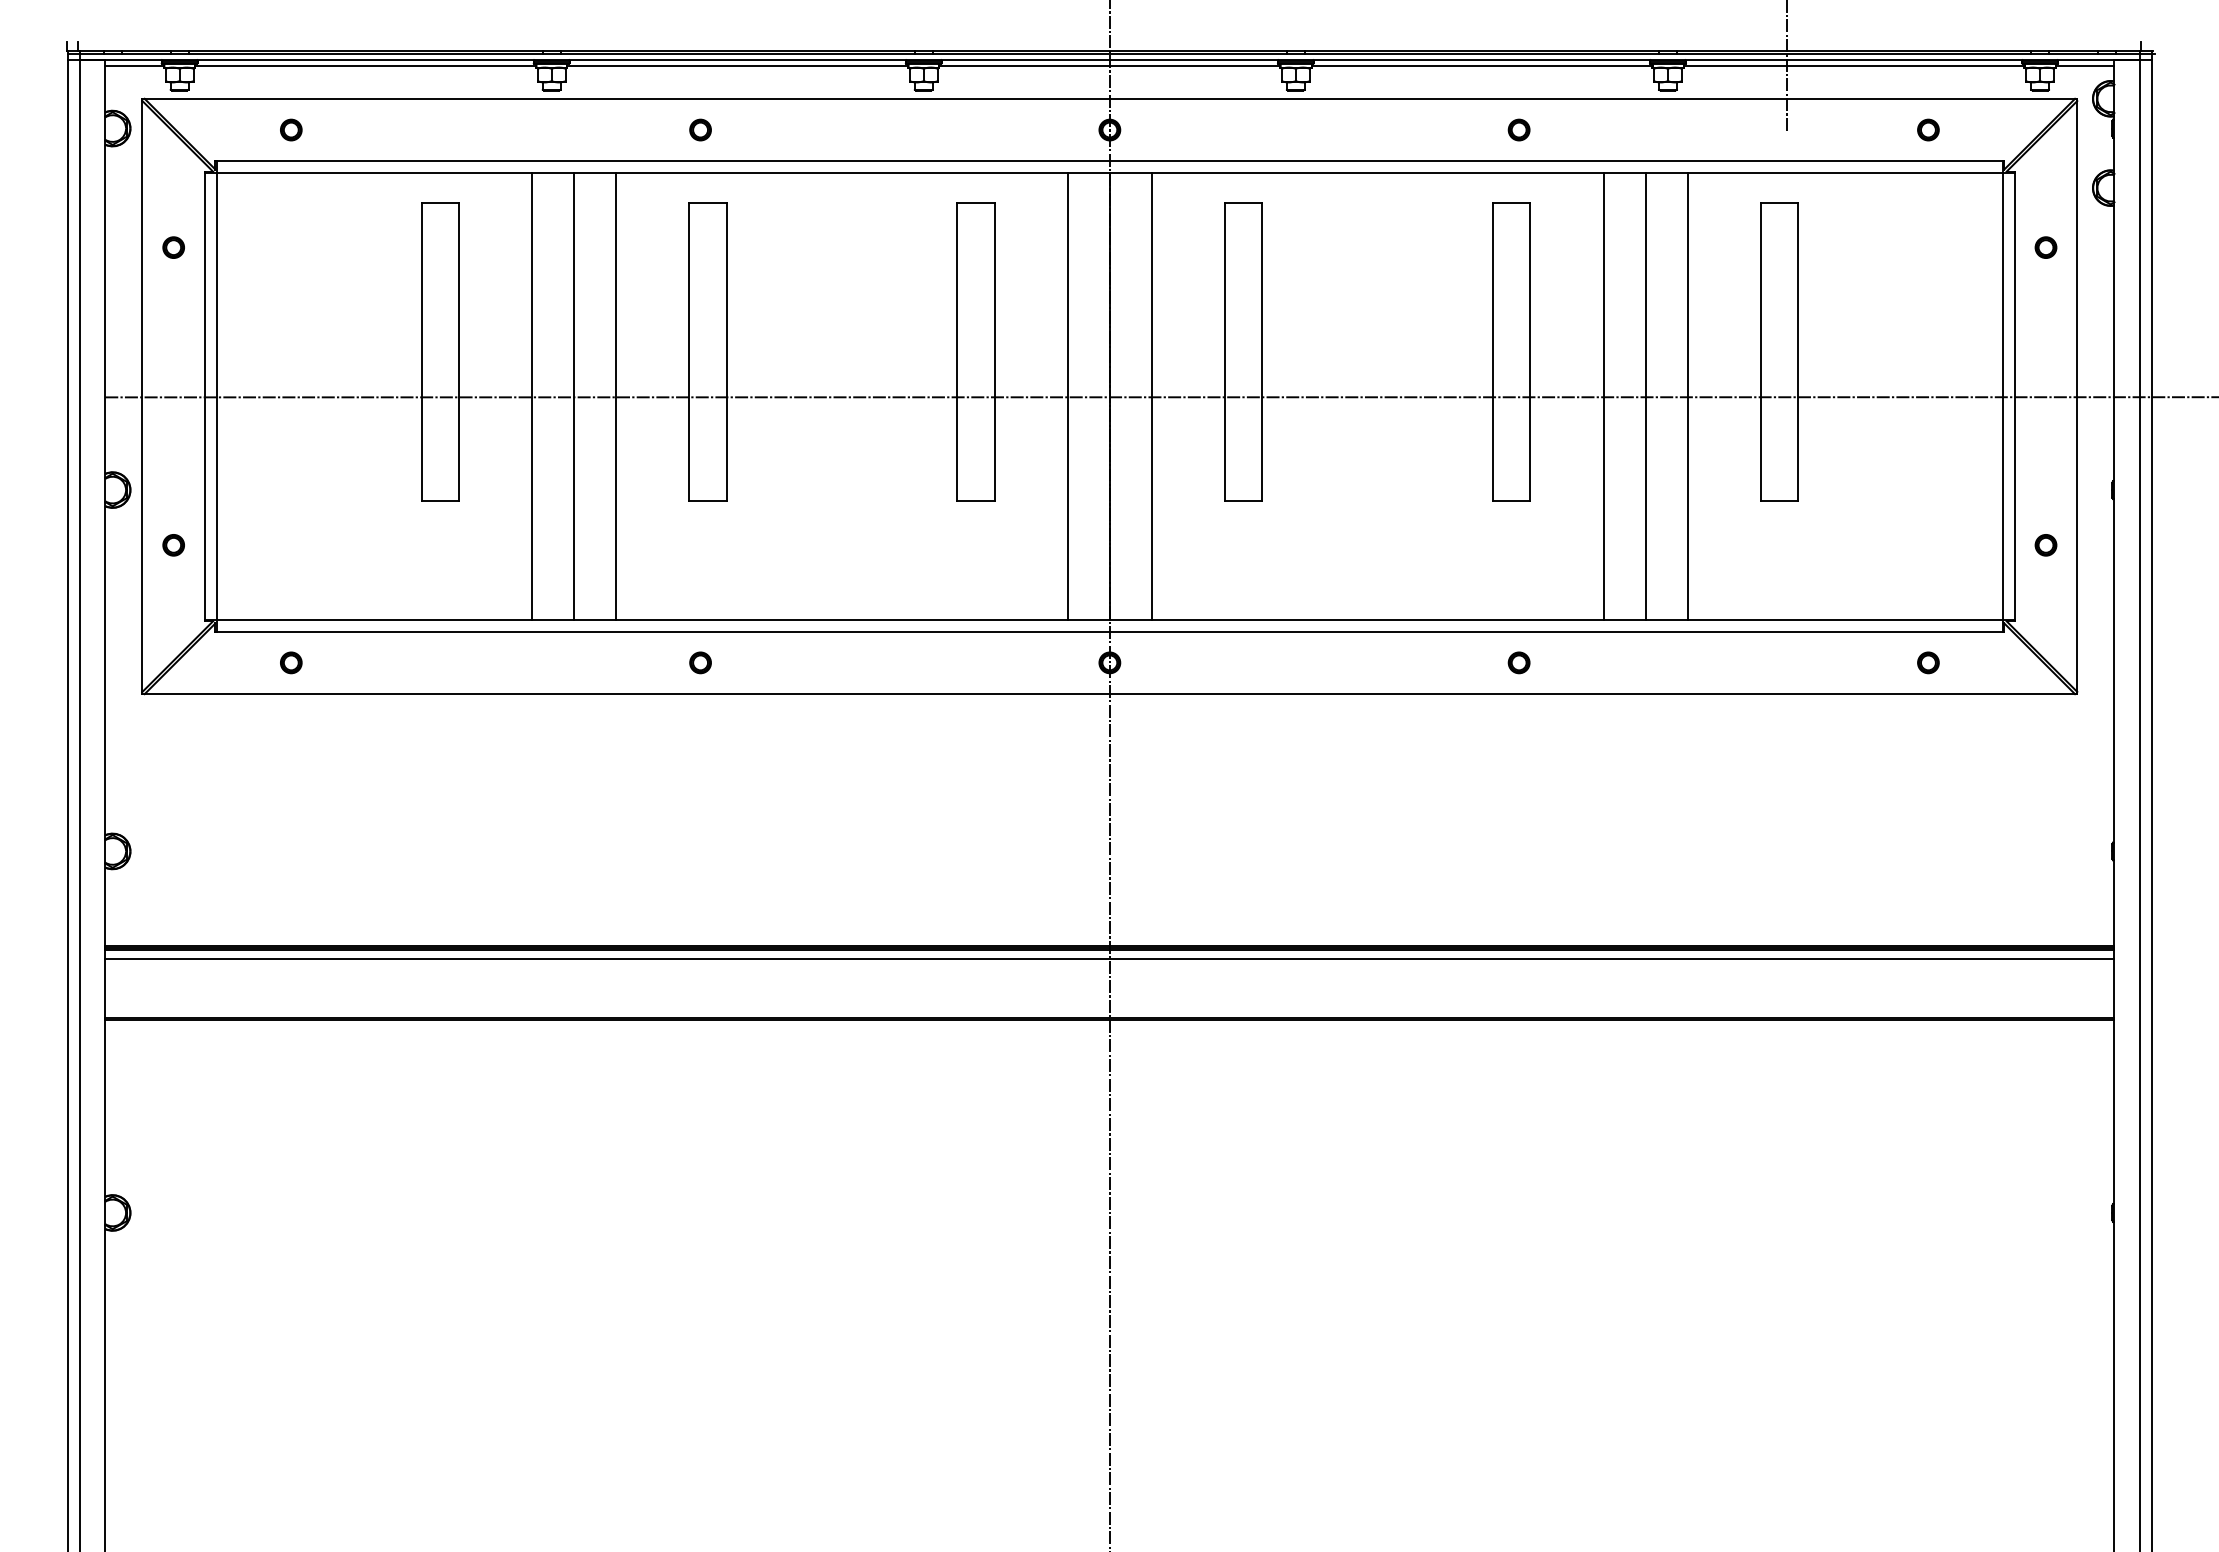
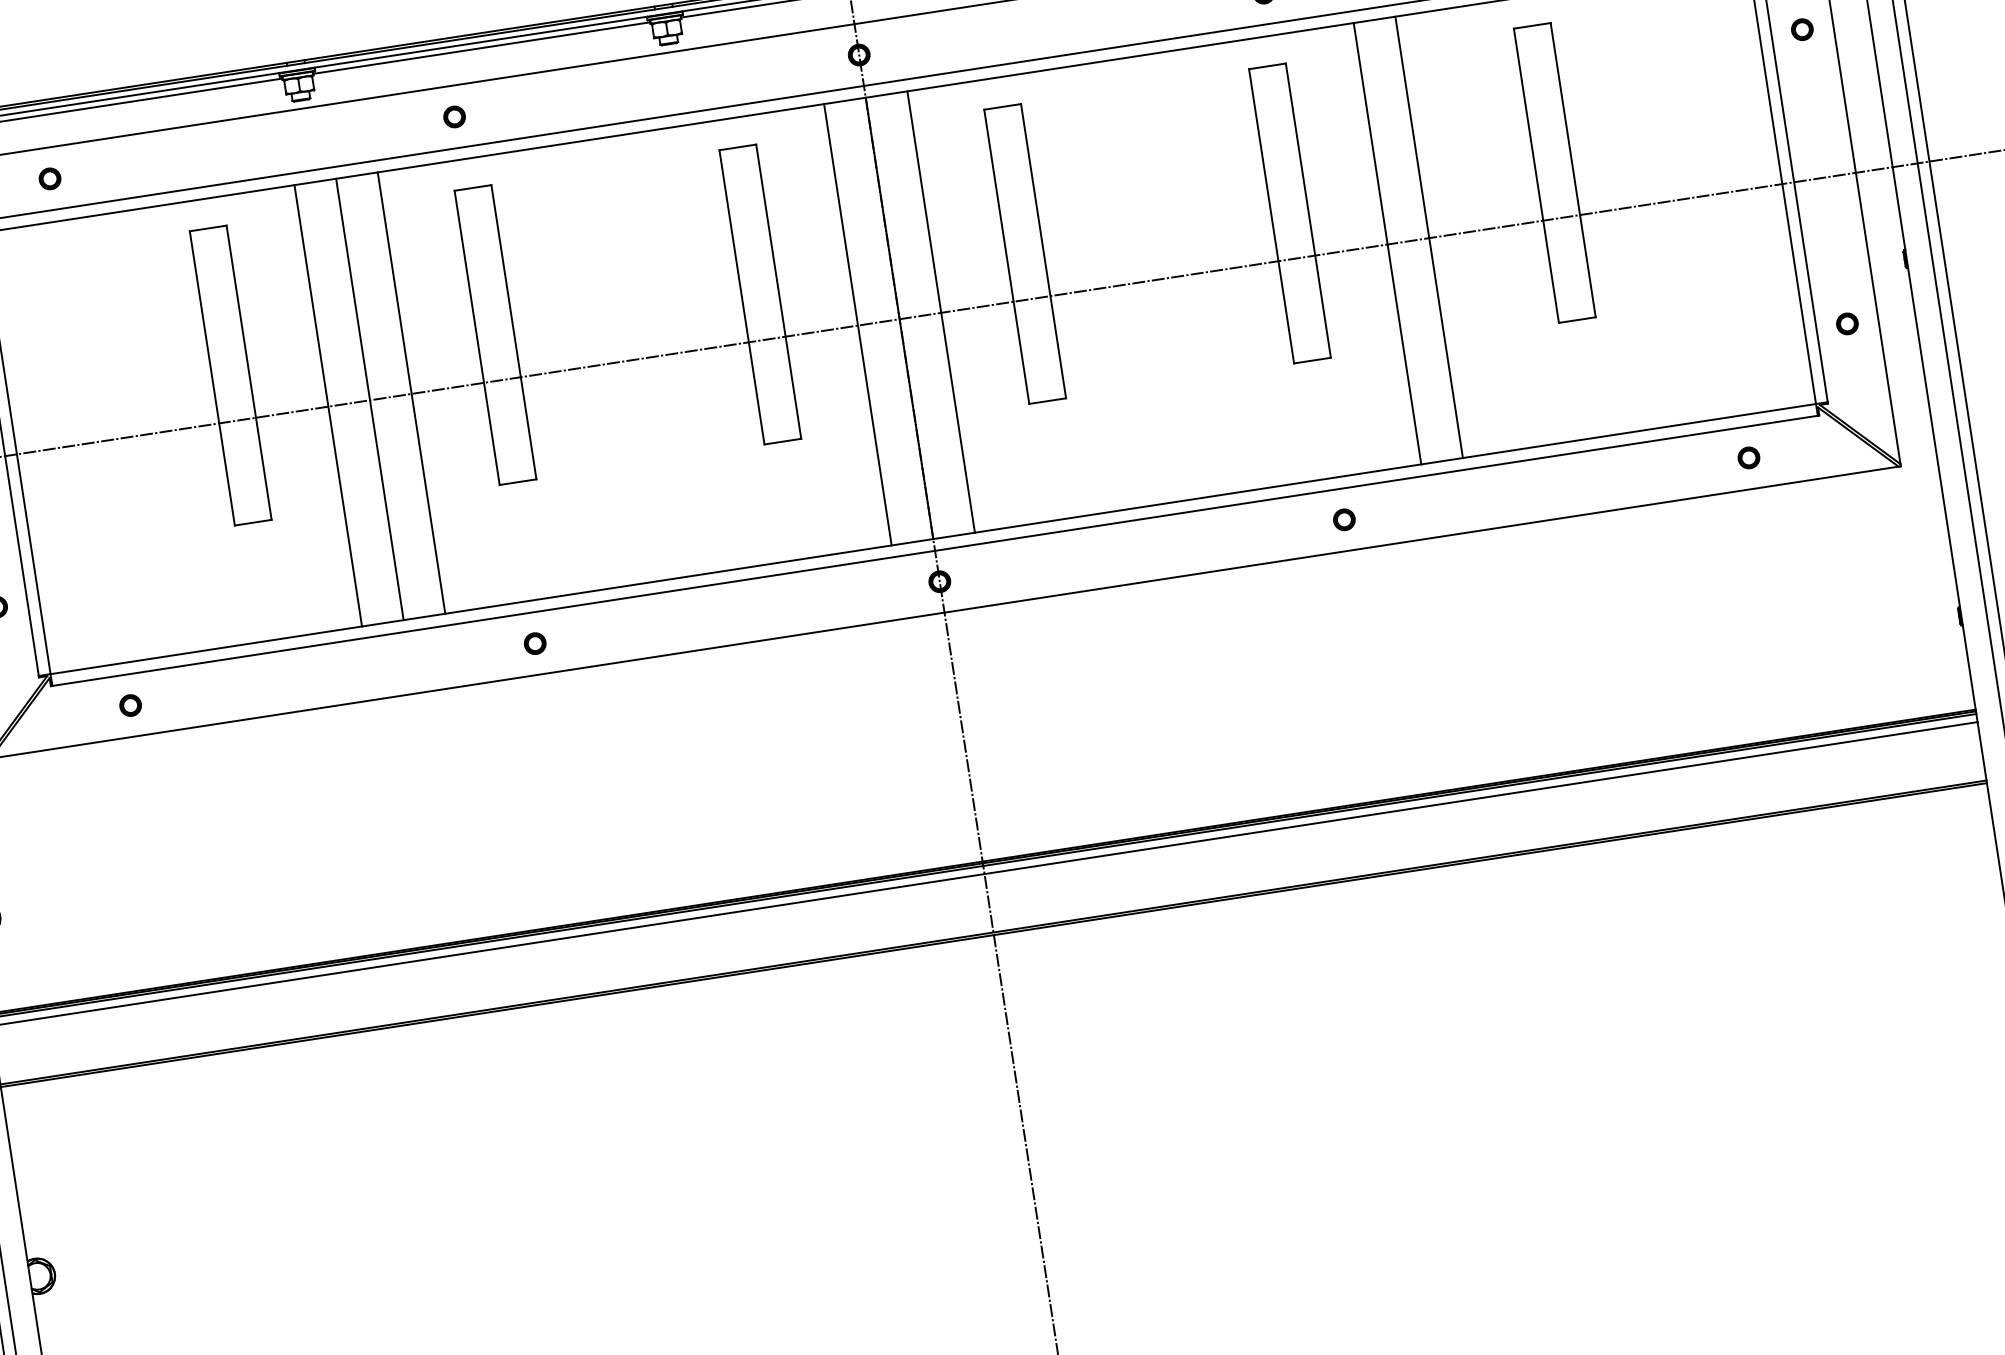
line: (1687, 396) -> (1470, 231), removed

